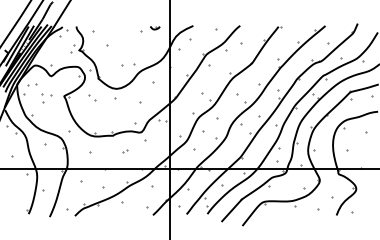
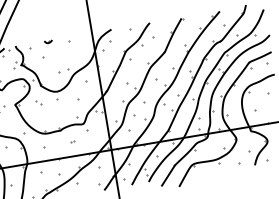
part: (155, 28) -> (48, 42), moved

